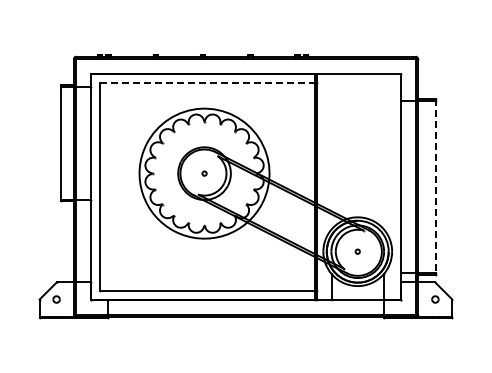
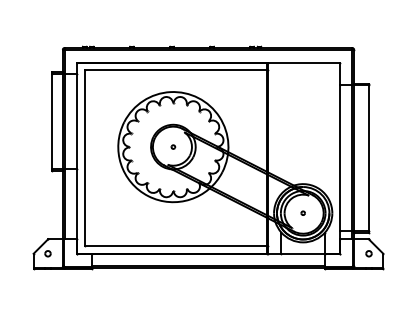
line: (208, 82) -> (176, 69), dashed -> solid
line: (435, 186) -> (369, 158), dashed -> solid

